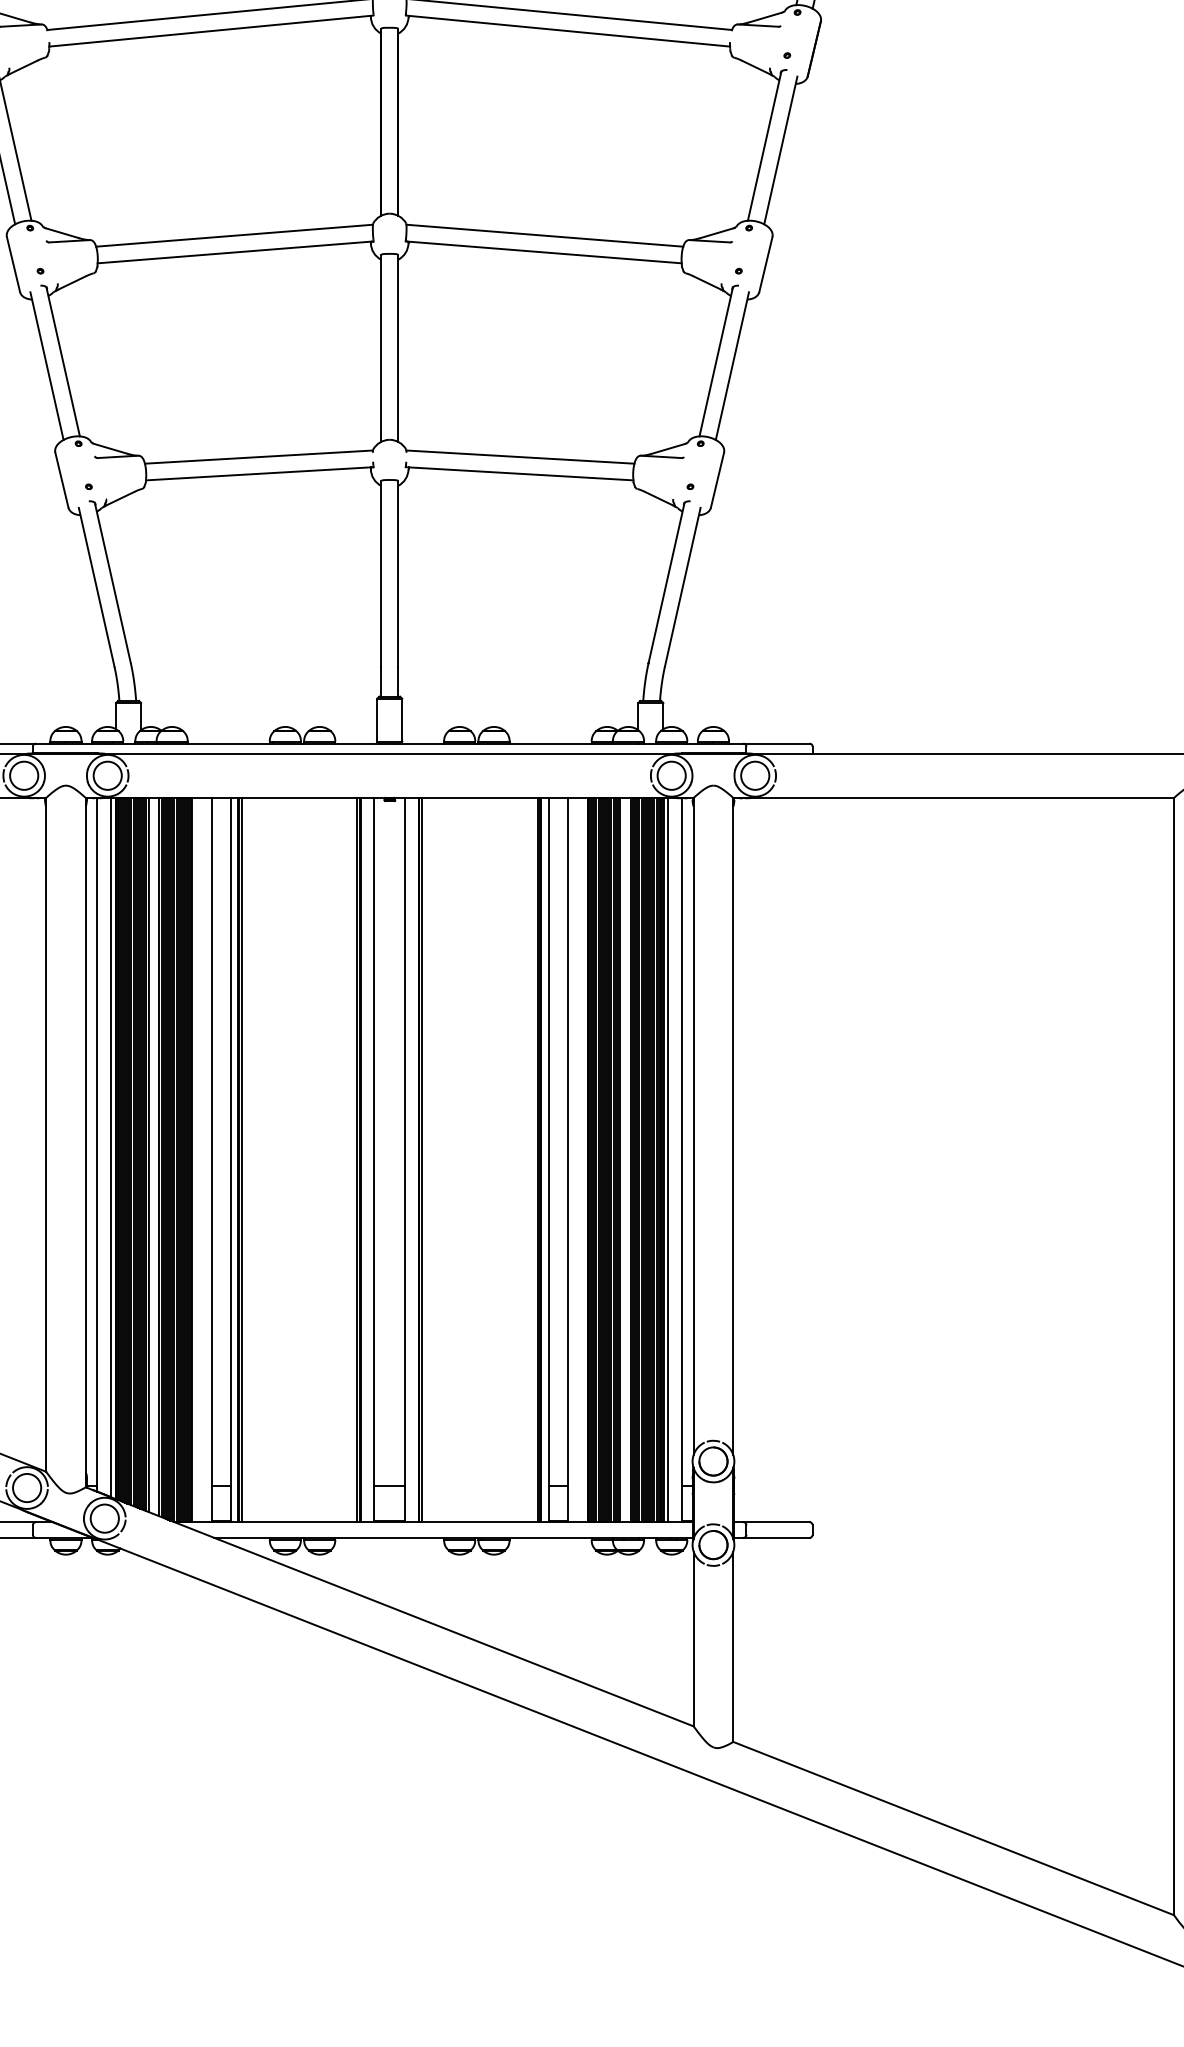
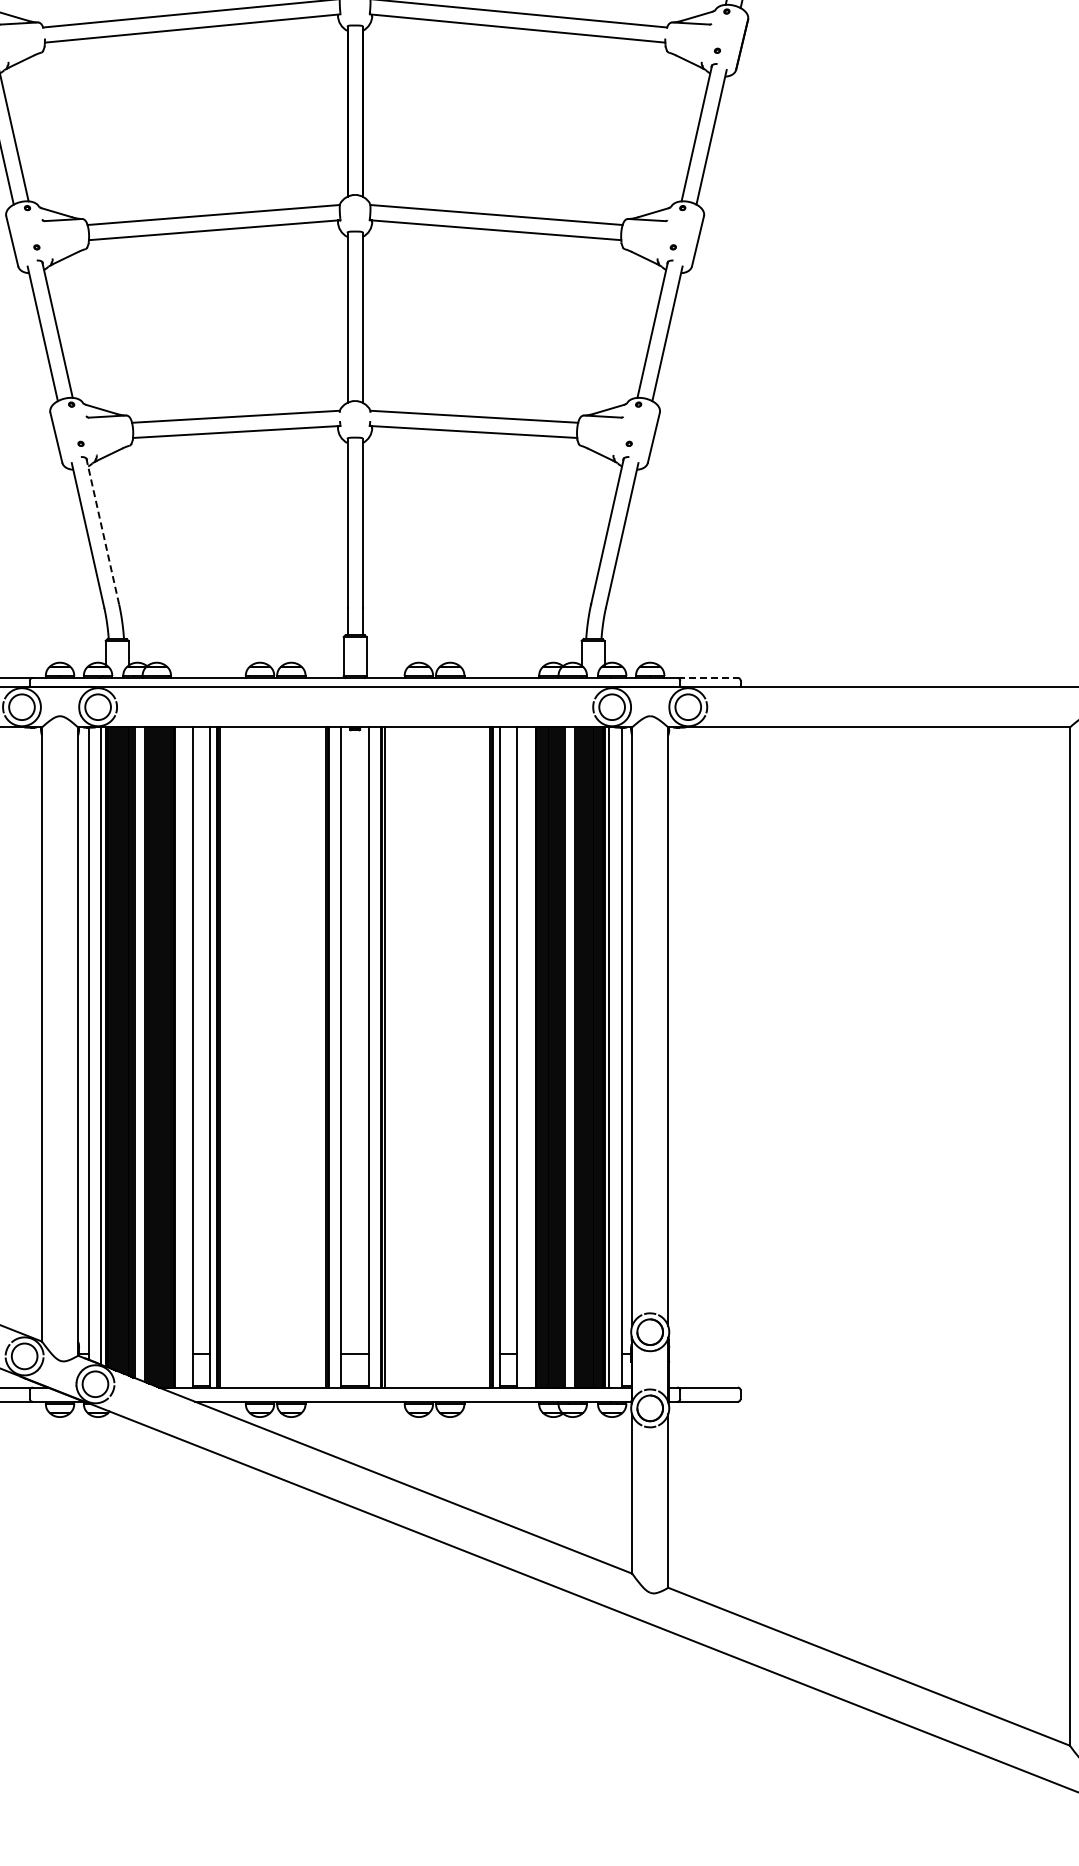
line: (112, 582) -> (102, 531), solid -> dashed
line: (777, 743) -> (708, 677), solid -> dashed

